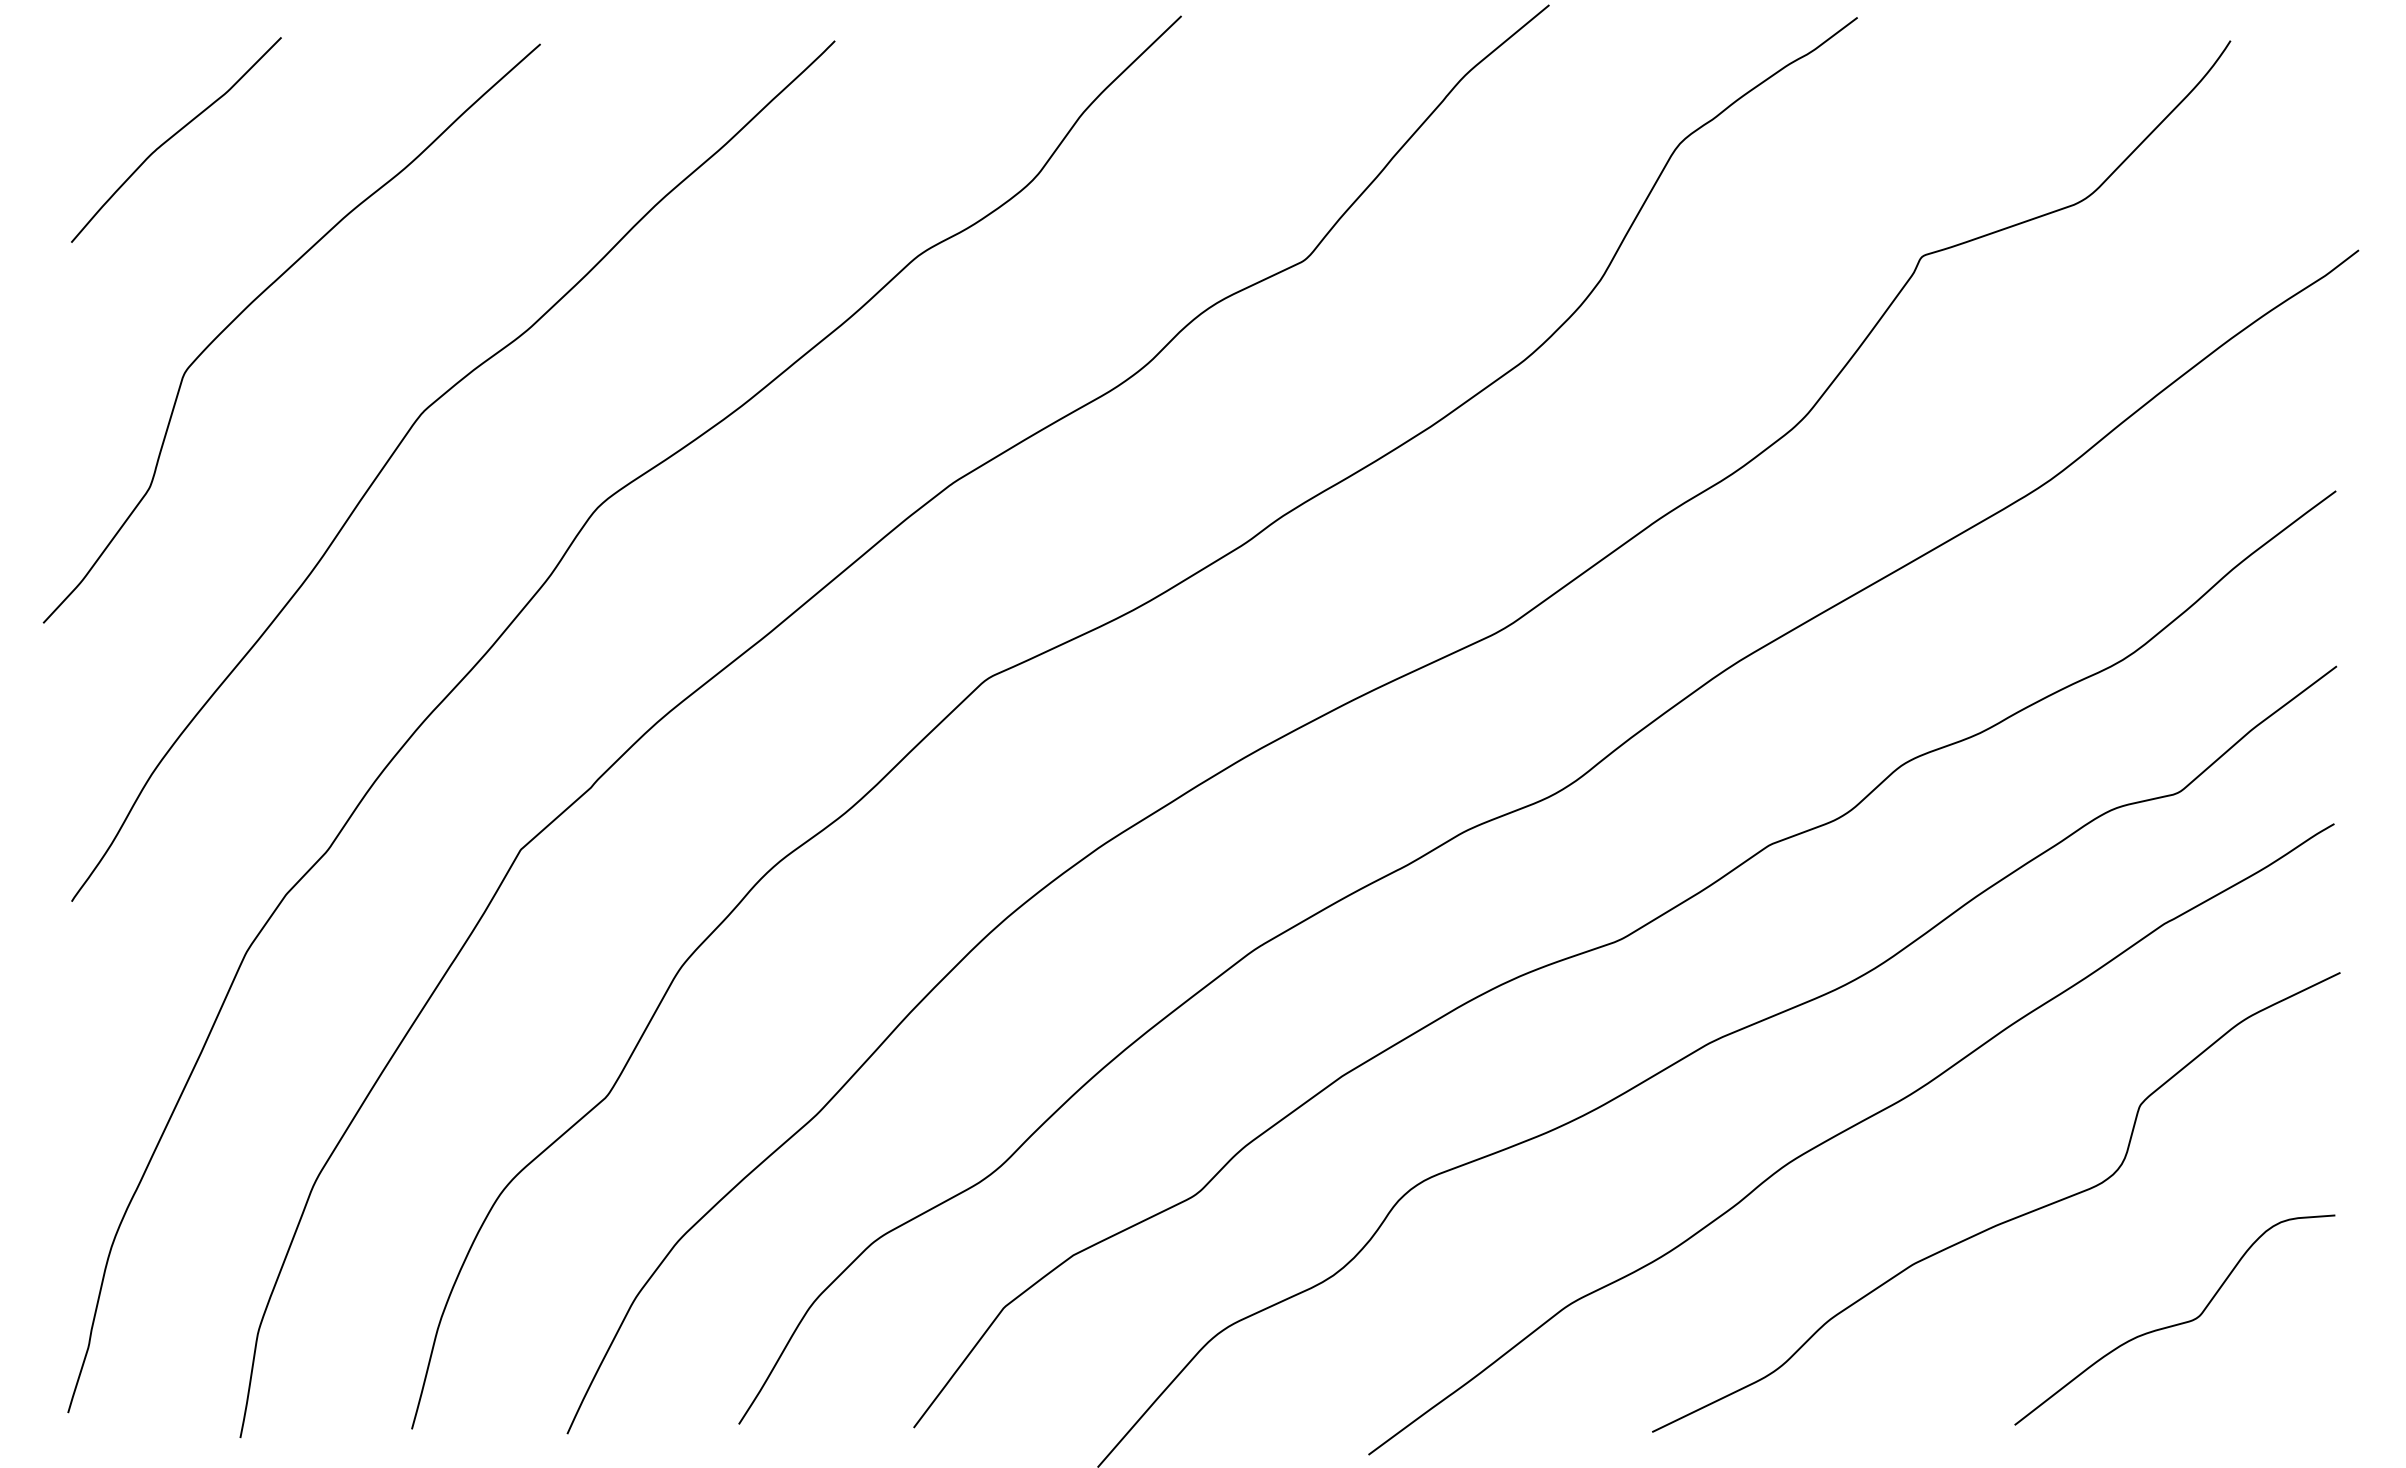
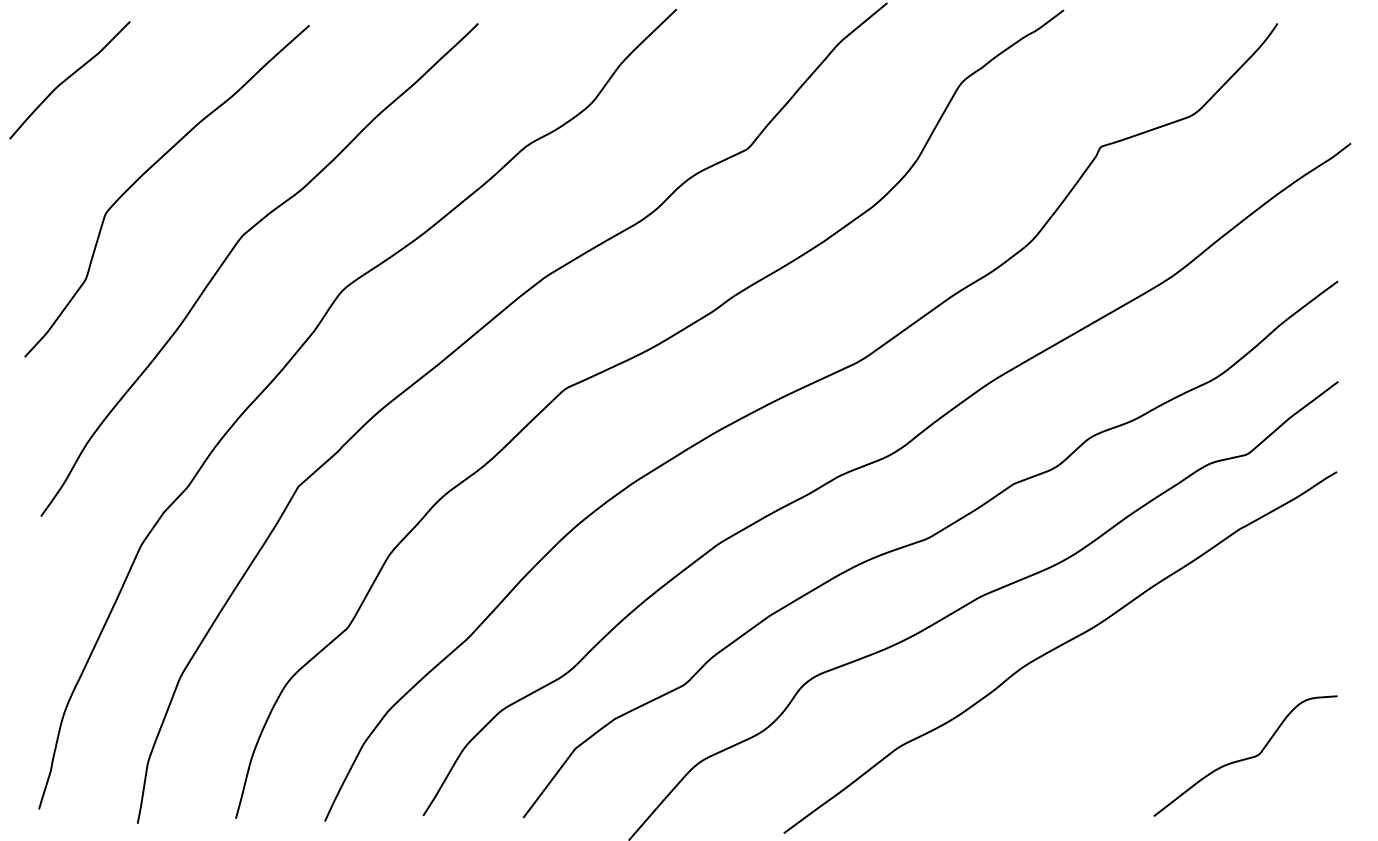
curve: (175, 136) -> (69, 78), moved
curve: (2001, 1221) -> (1146, 699), removed

